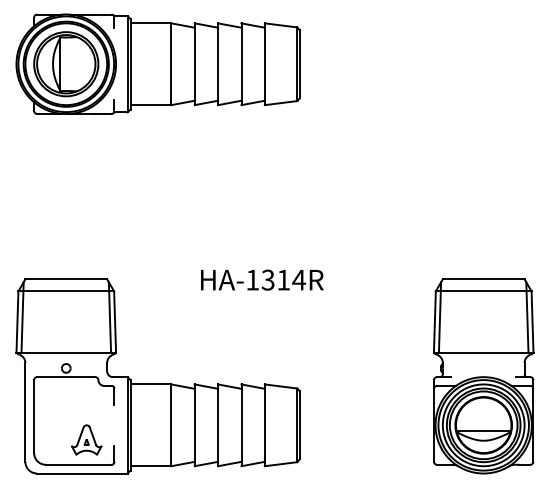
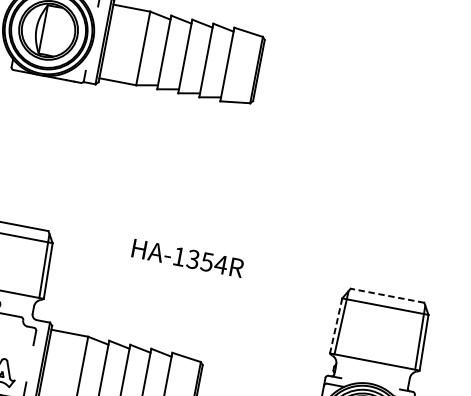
line: (483, 279) -> (387, 295), solid -> dashed
text: (283, 280) -> (207, 262), HA-1314R -> HA-1354R
line: (434, 322) -> (335, 326), solid -> dashed

